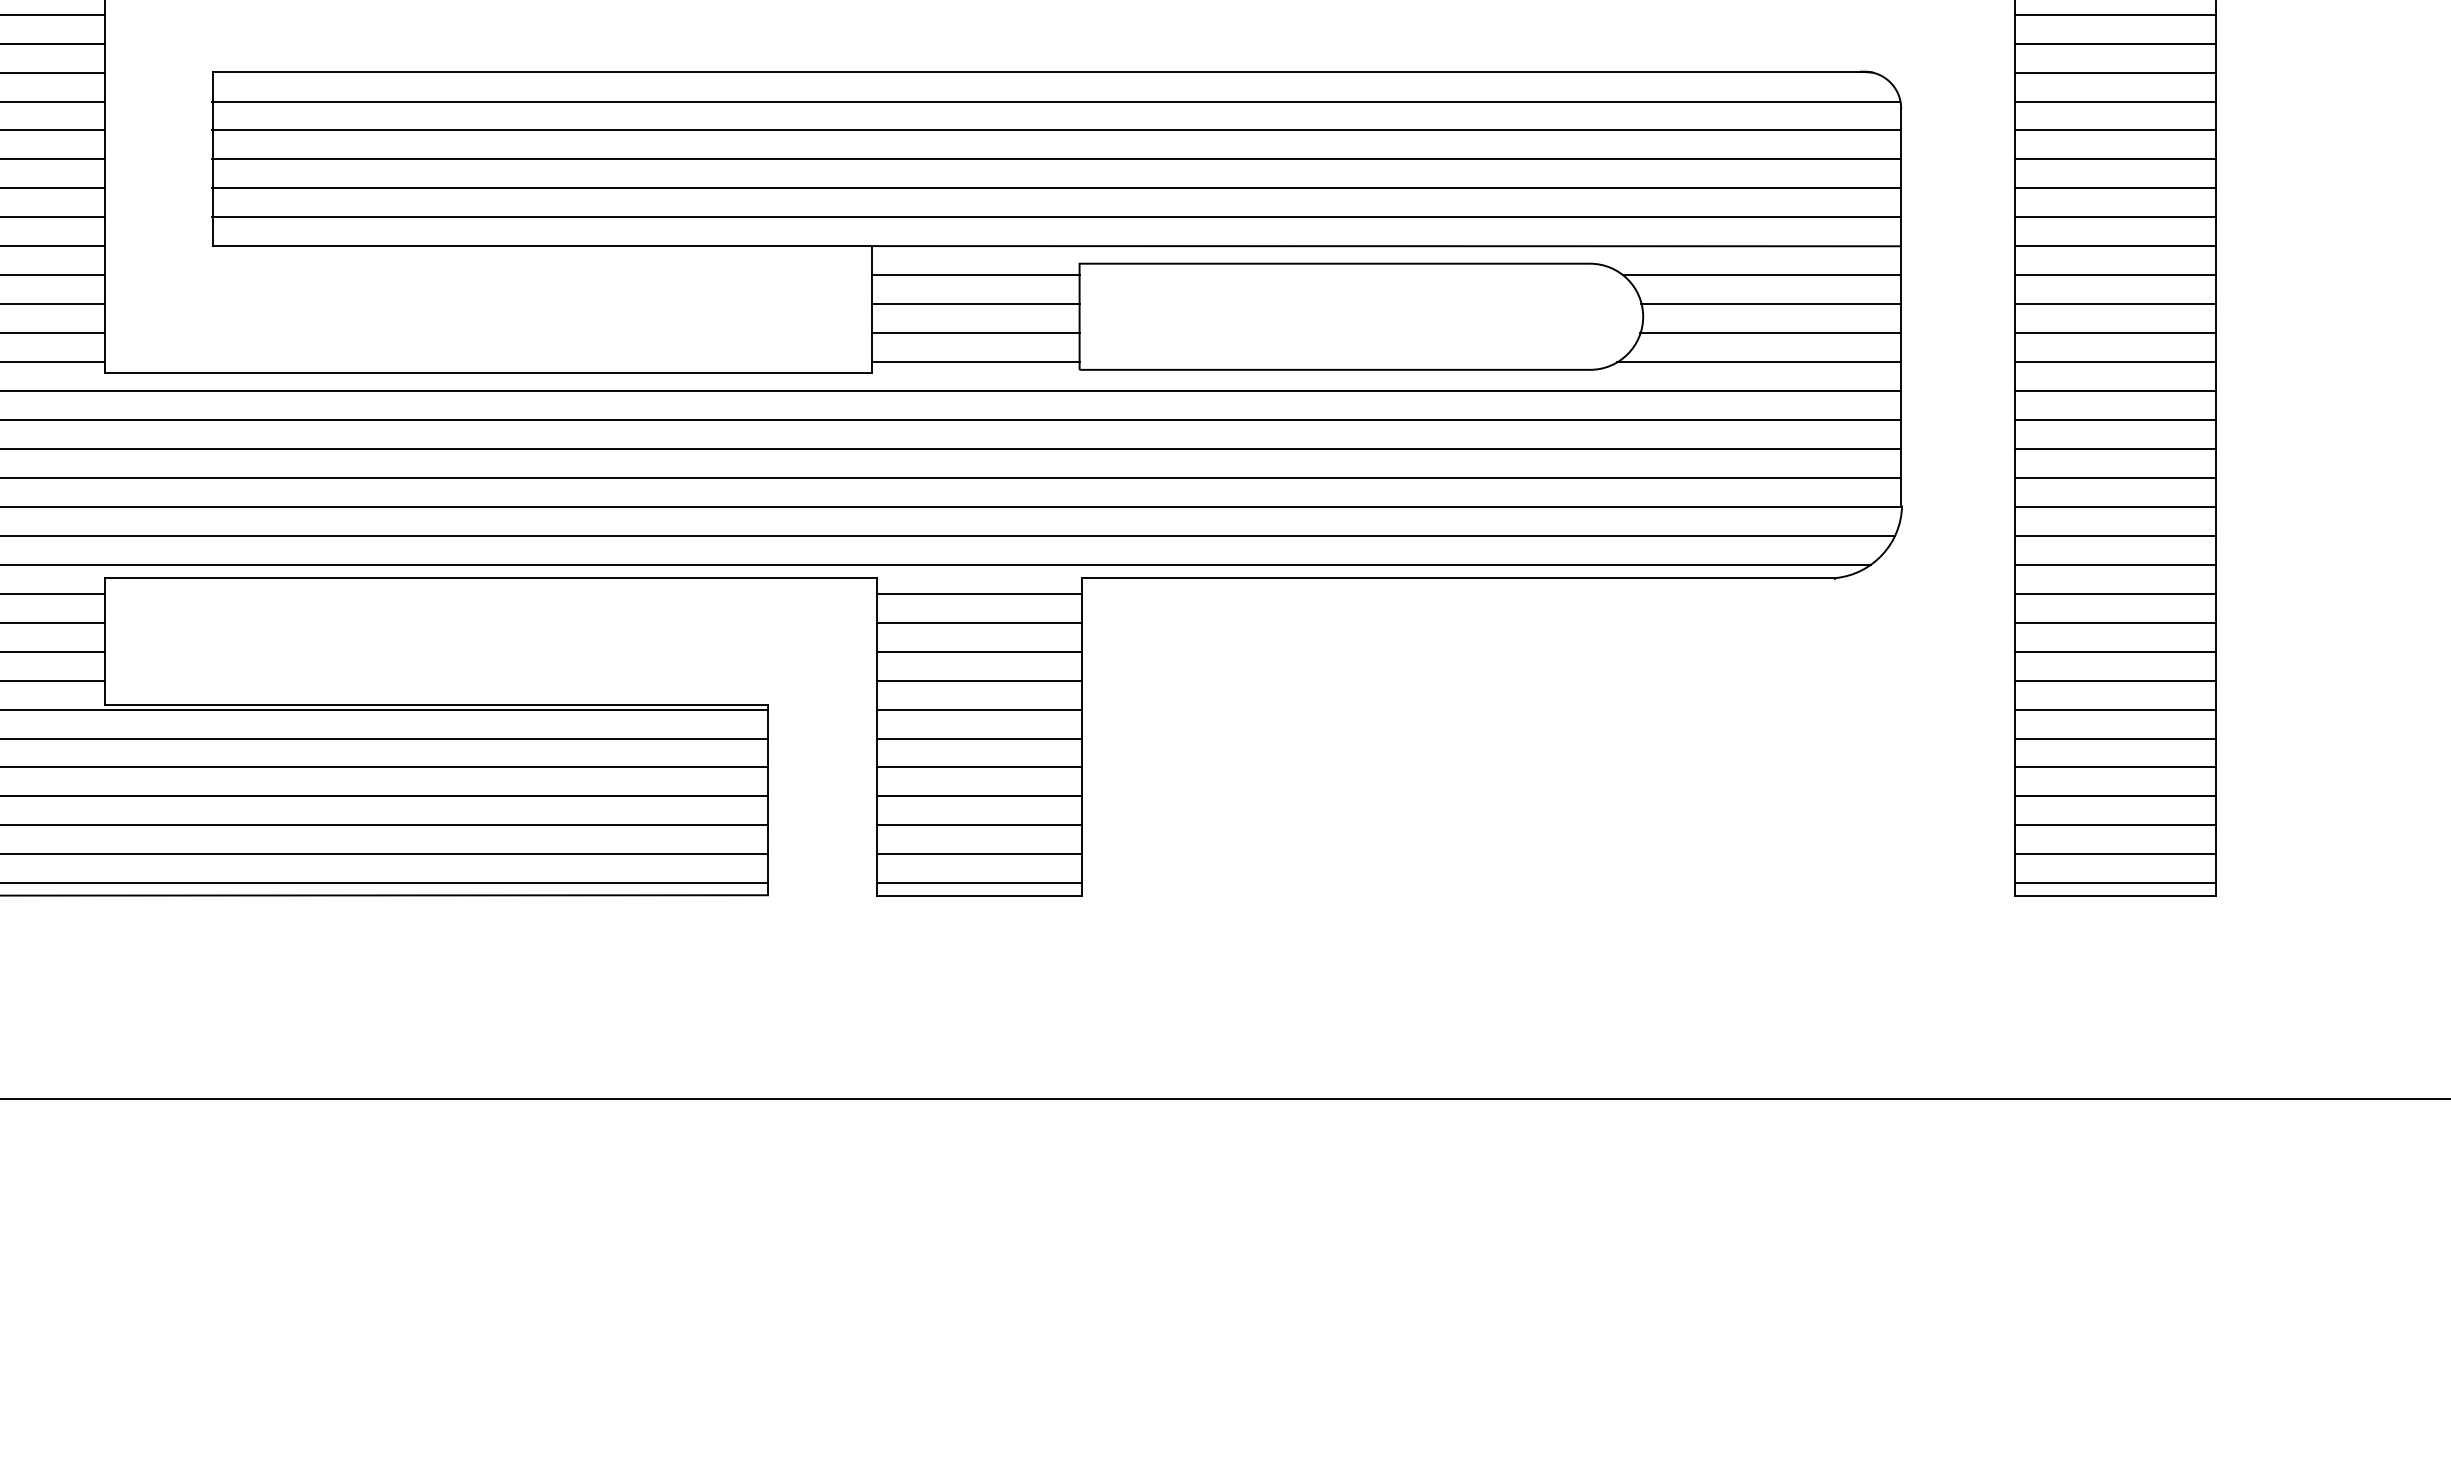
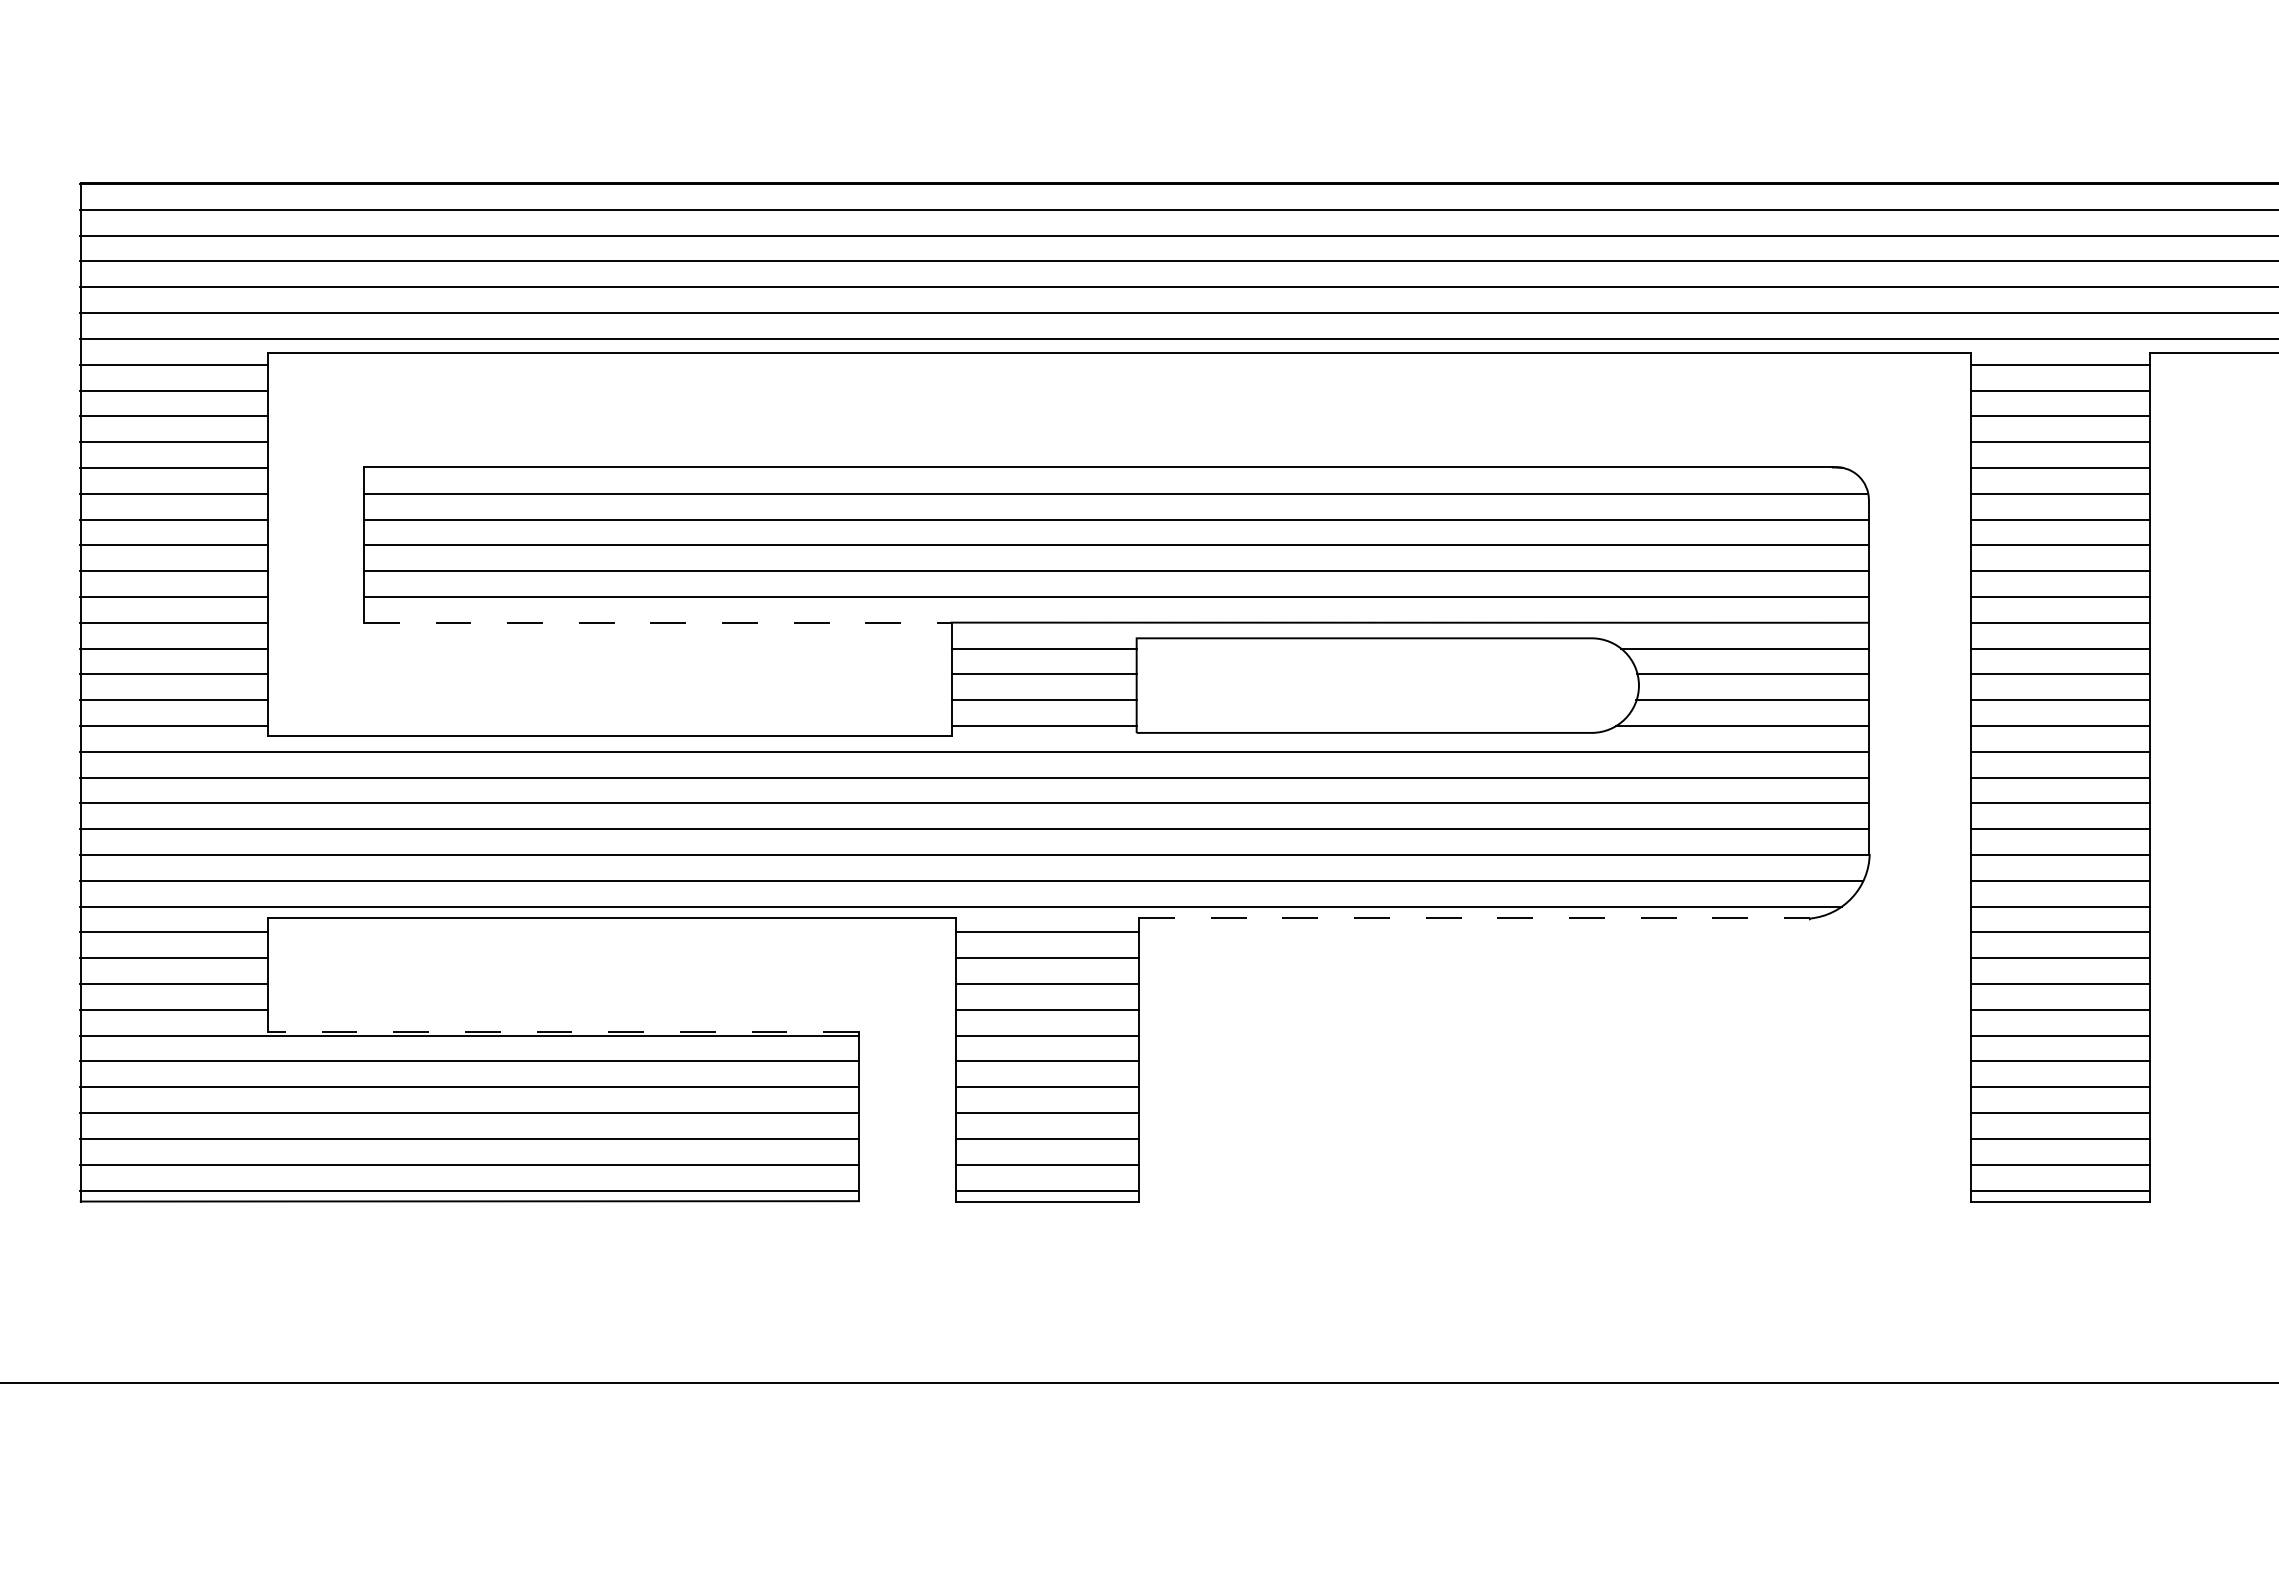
line: (541, 245) -> (657, 622), solid -> dashed
line: (1459, 578) -> (1475, 918), solid -> dashed
line: (436, 704) -> (563, 1031), solid -> dashed

